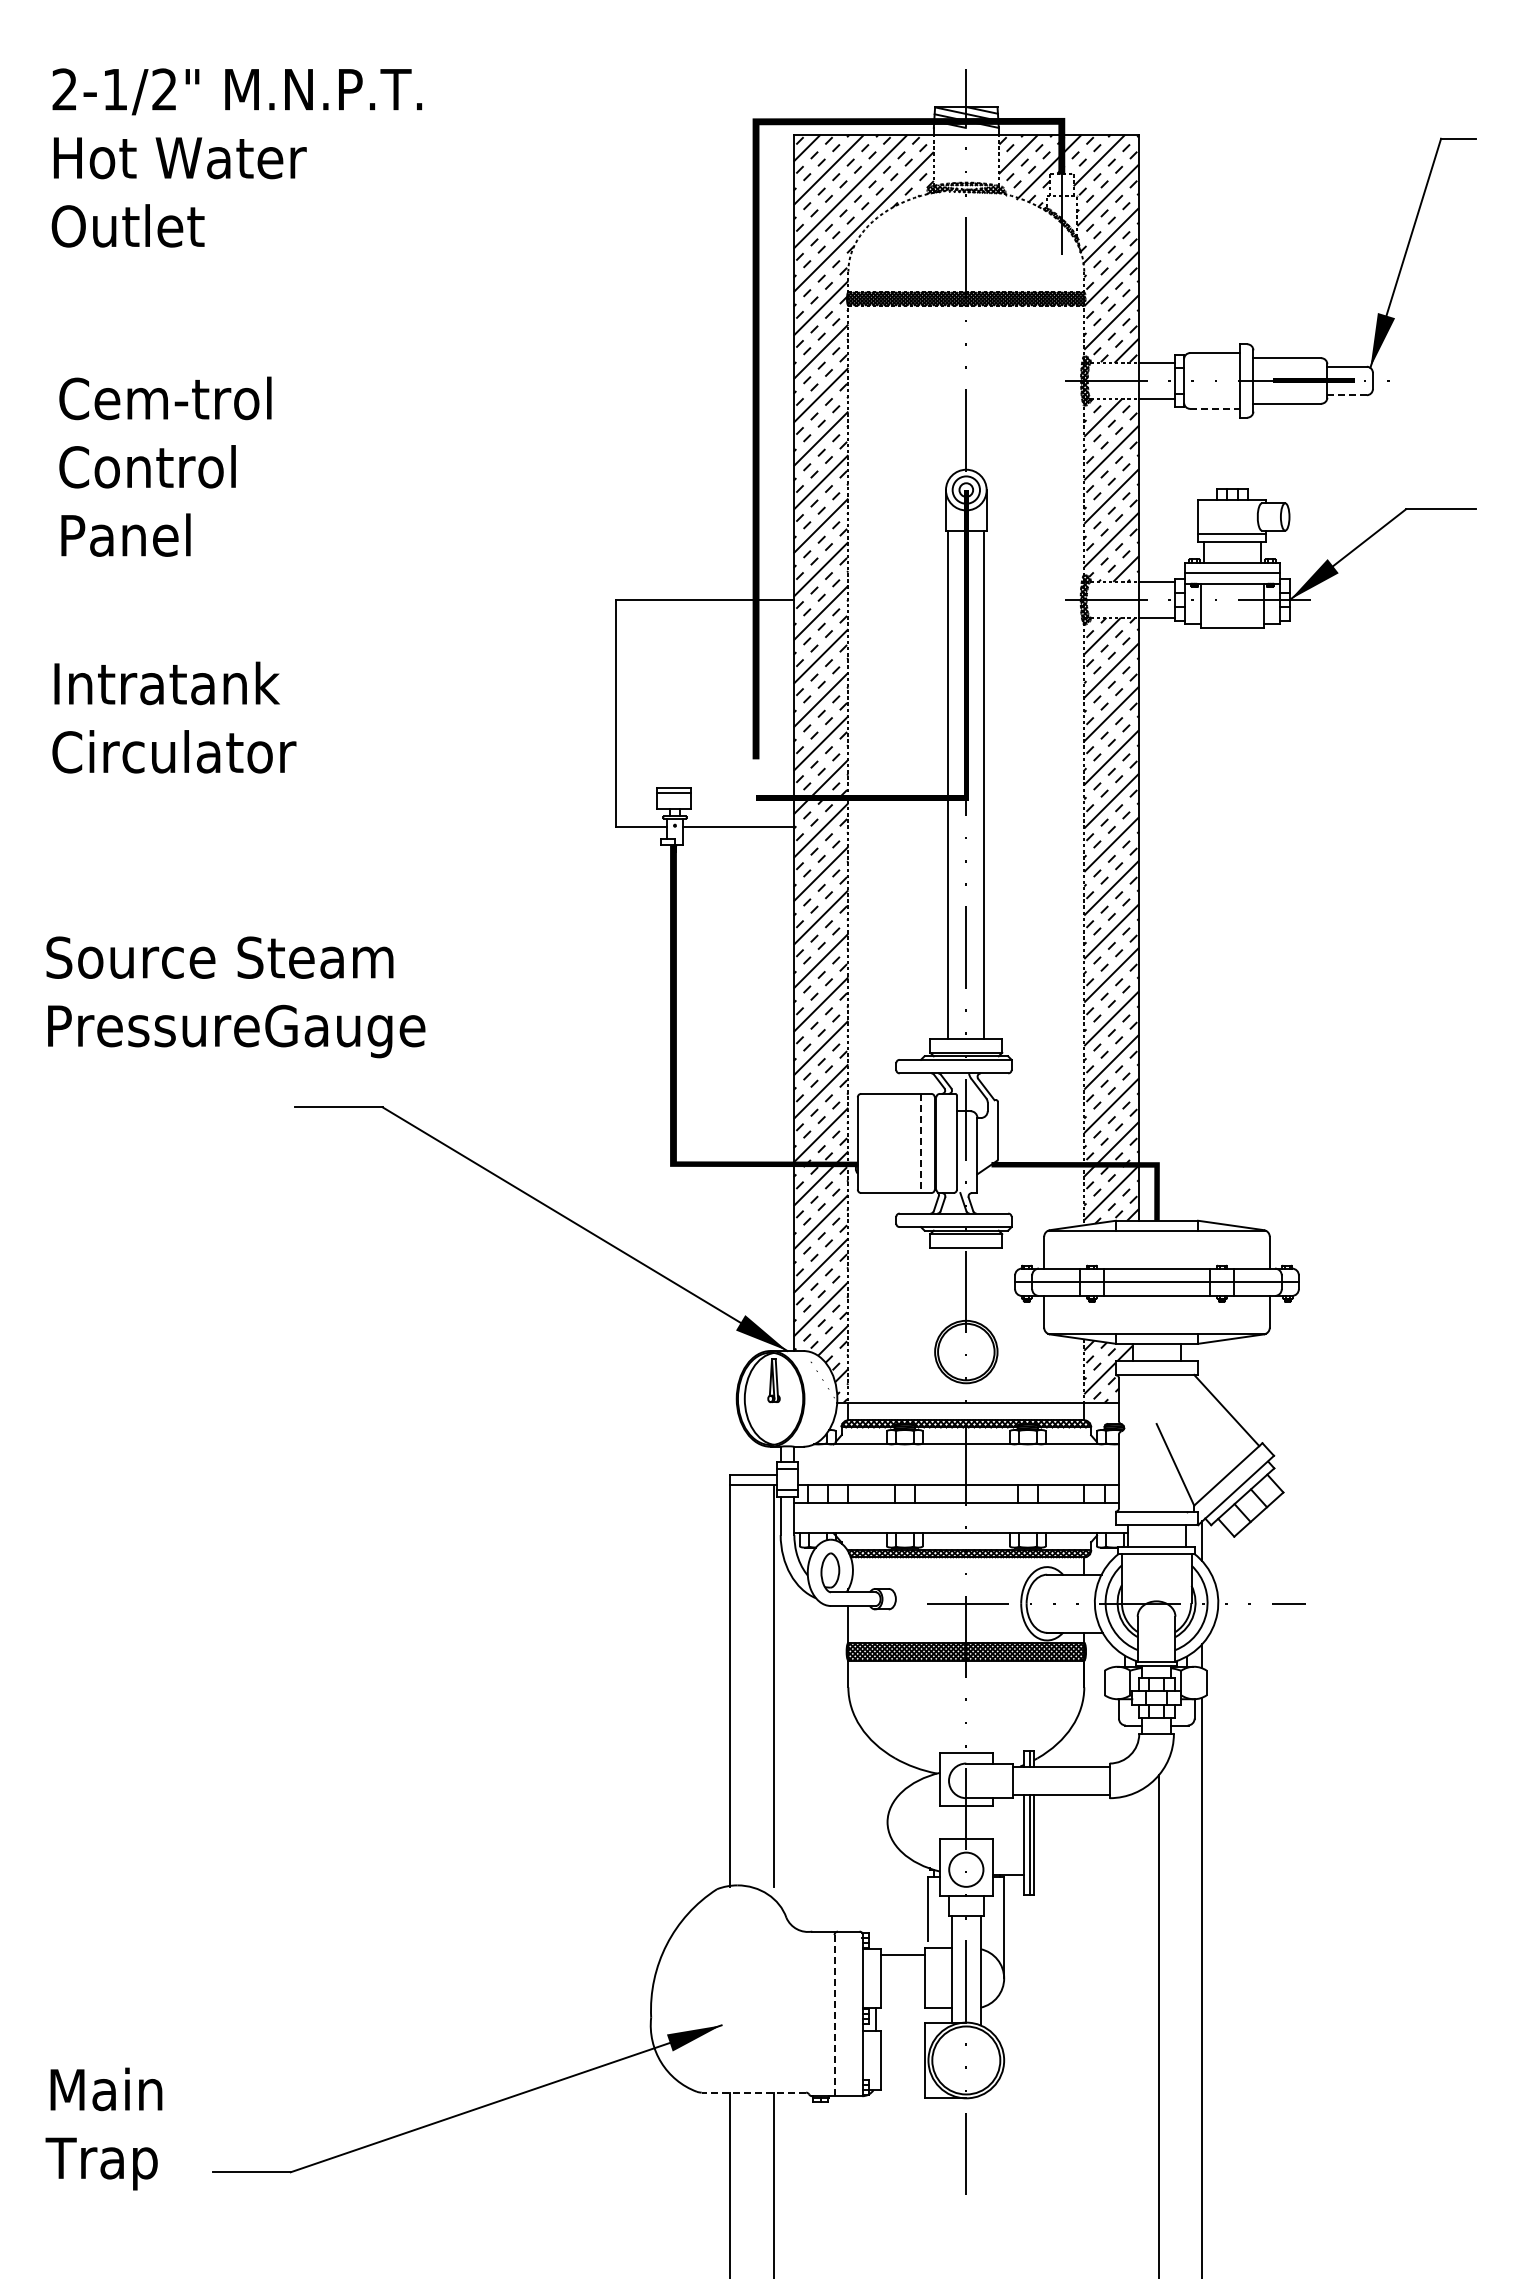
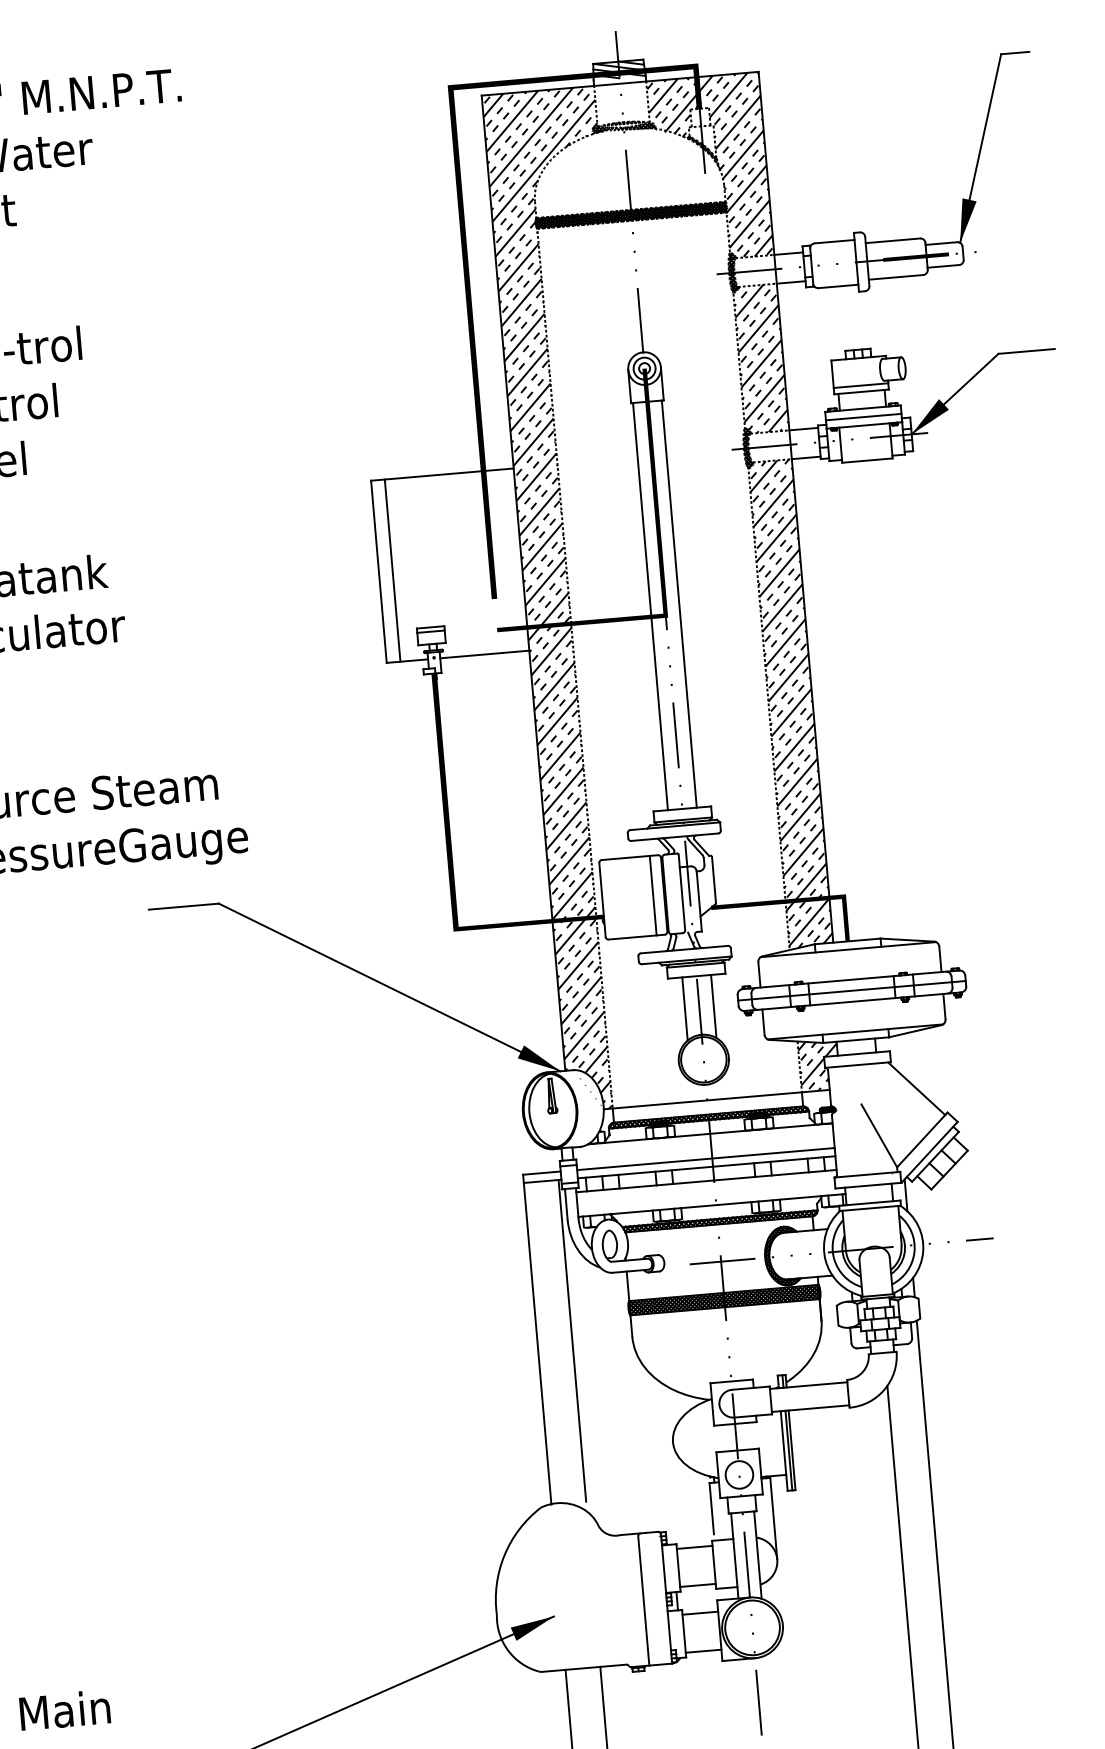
line: (1347, 395) -> (943, 266), dashed -> solid
line: (1215, 408) -> (838, 286), dashed -> solid
line: (632, 713) -> (392, 570), added
line: (921, 1143) -> (653, 895), dashed -> solid
line: (948, 1286) -> (685, 1008), added
line: (984, 1286) -> (713, 1006), added
line: (957, 1475) -> (705, 1159), added
hatch: (1043, 1603) -> (783, 1256), added
line: (903, 2002) -> (698, 1585), added
line: (834, 2015) -> (643, 1600), dashed -> solid
line: (903, 2036) -> (700, 1612), added
line: (903, 2084) -> (703, 1651), added
line: (753, 2092) -> (584, 1668), dashed -> solid

